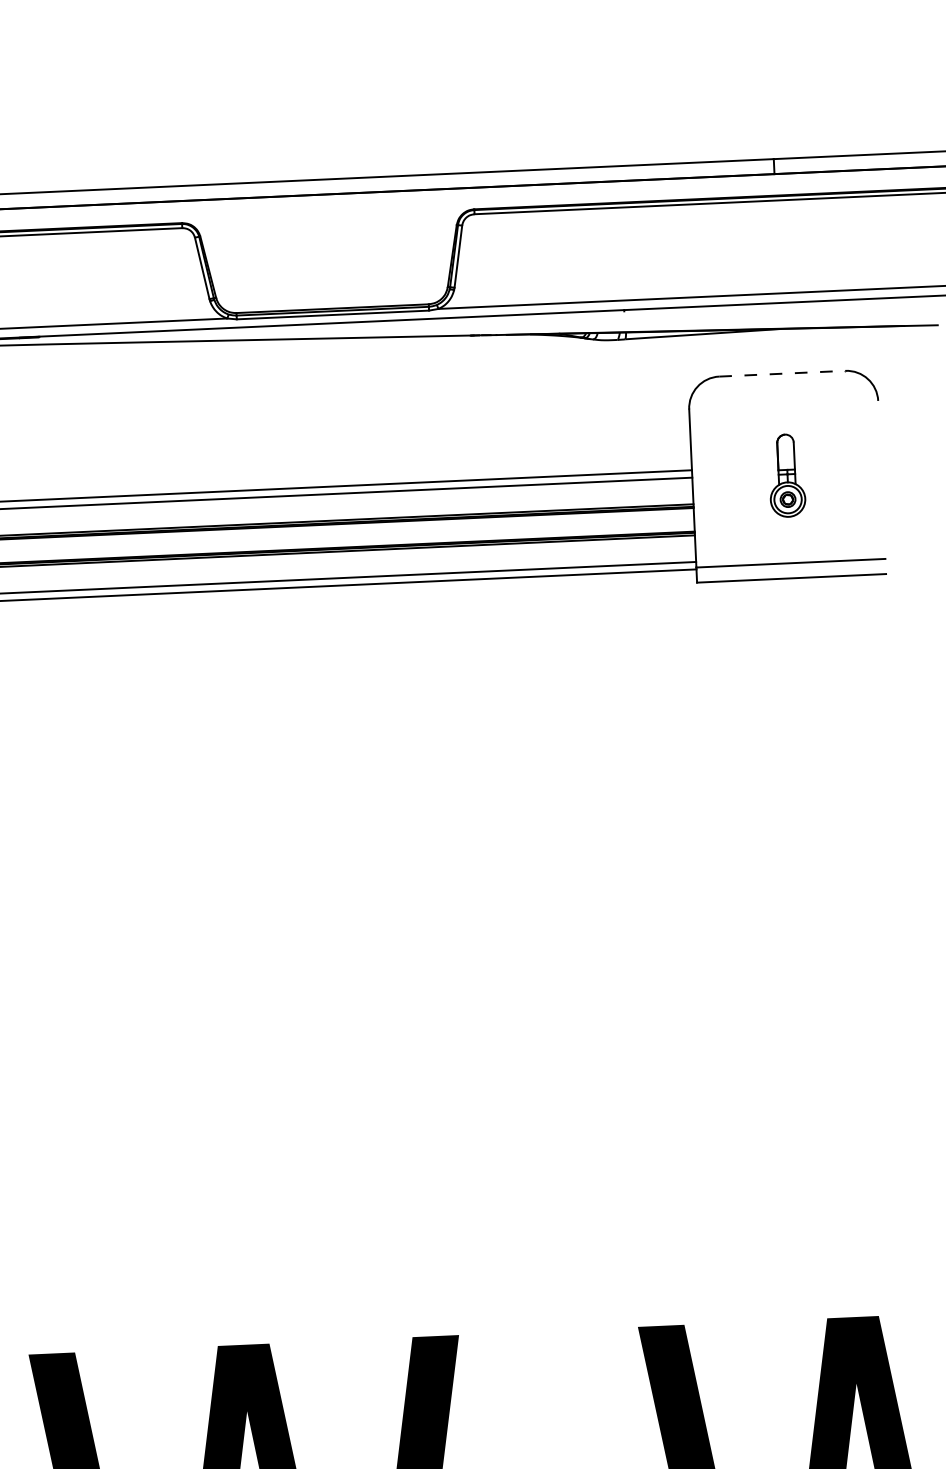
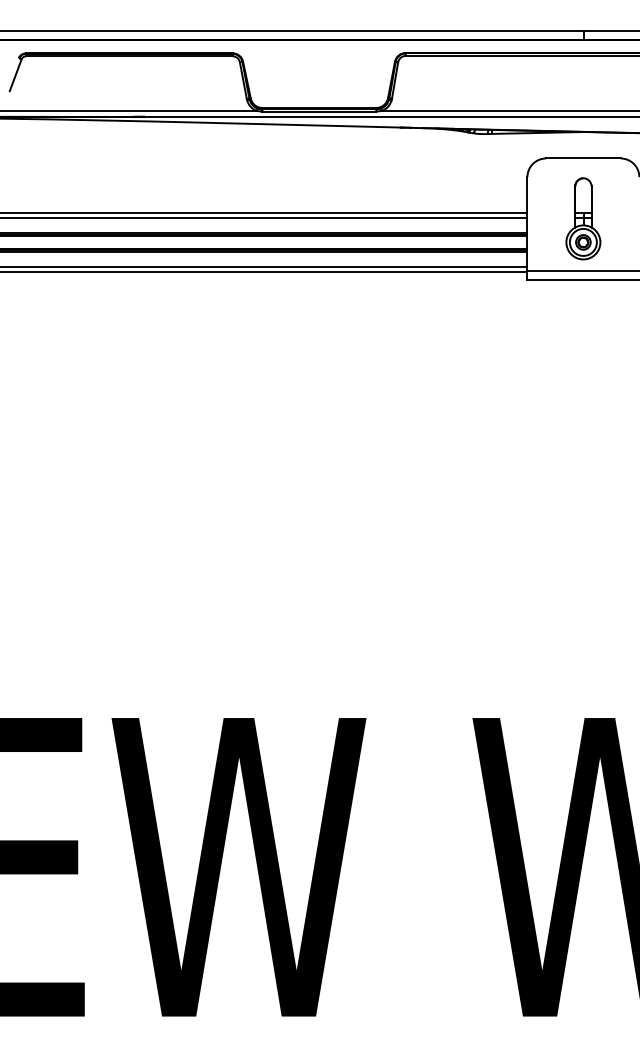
line: (782, 373) -> (583, 158), dashed -> solid
part: (787, 475) -> (583, 218), size x1.67

